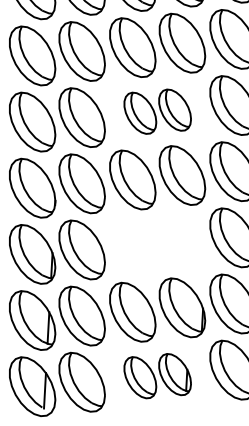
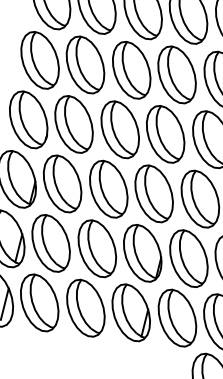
part: (157, 111) -> (154, 72), size x1.43
part: (157, 243) -> (131, 191), added
part: (157, 375) -> (108, 309), size x1.43

